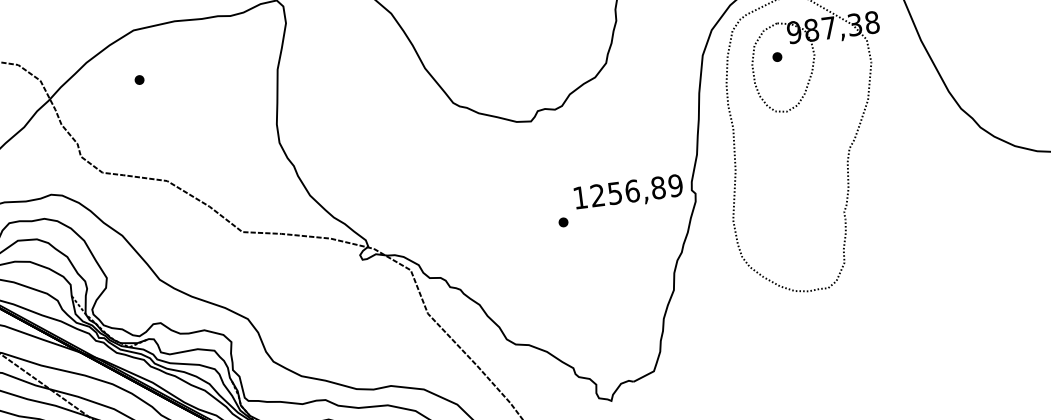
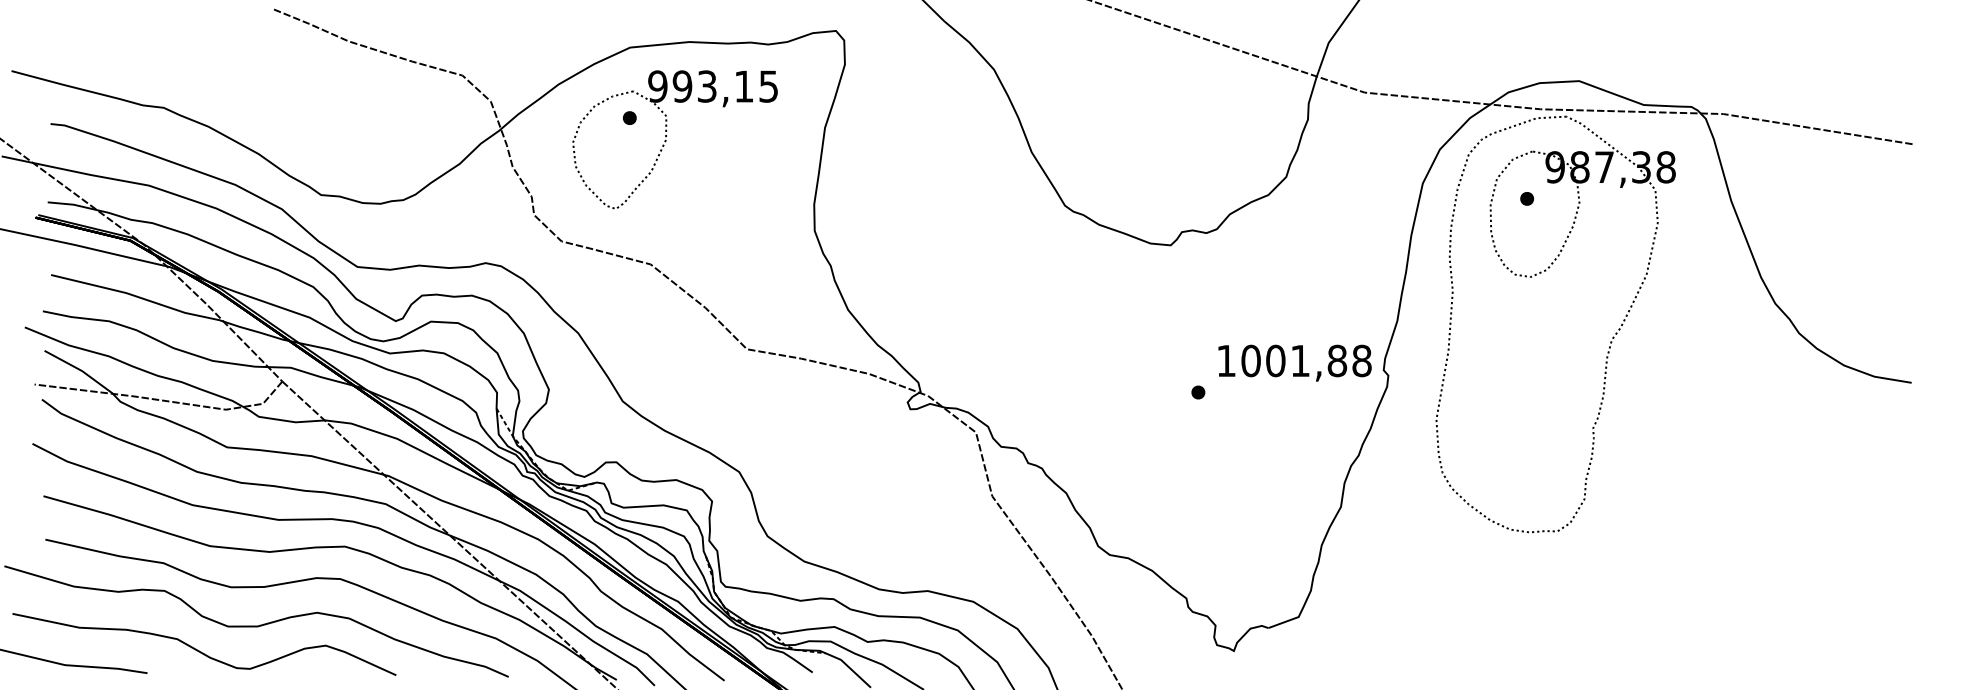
part: (167, 92) -> (666, 140), added
text: (636, 190) -> (1306, 360), 1256,89 -> 1001,88

